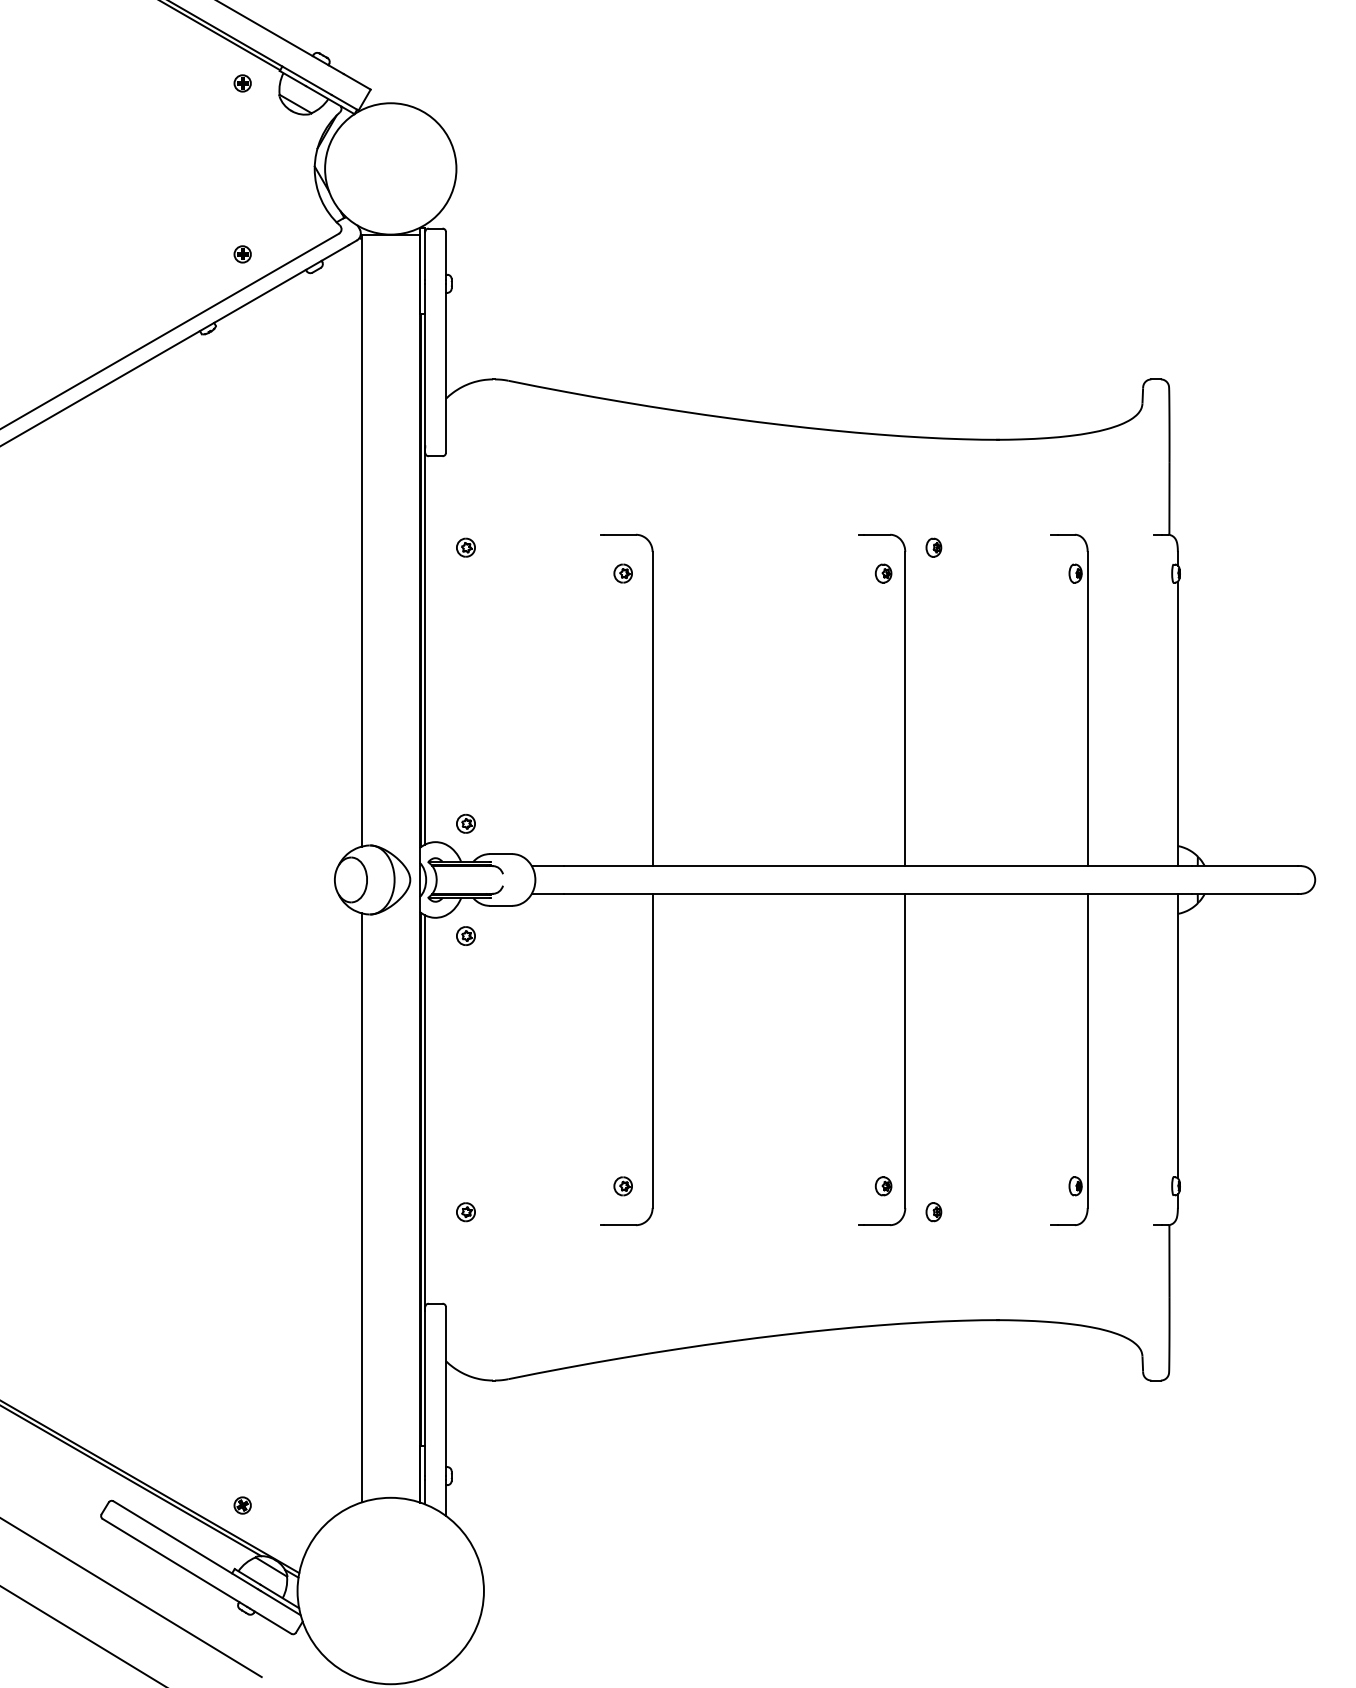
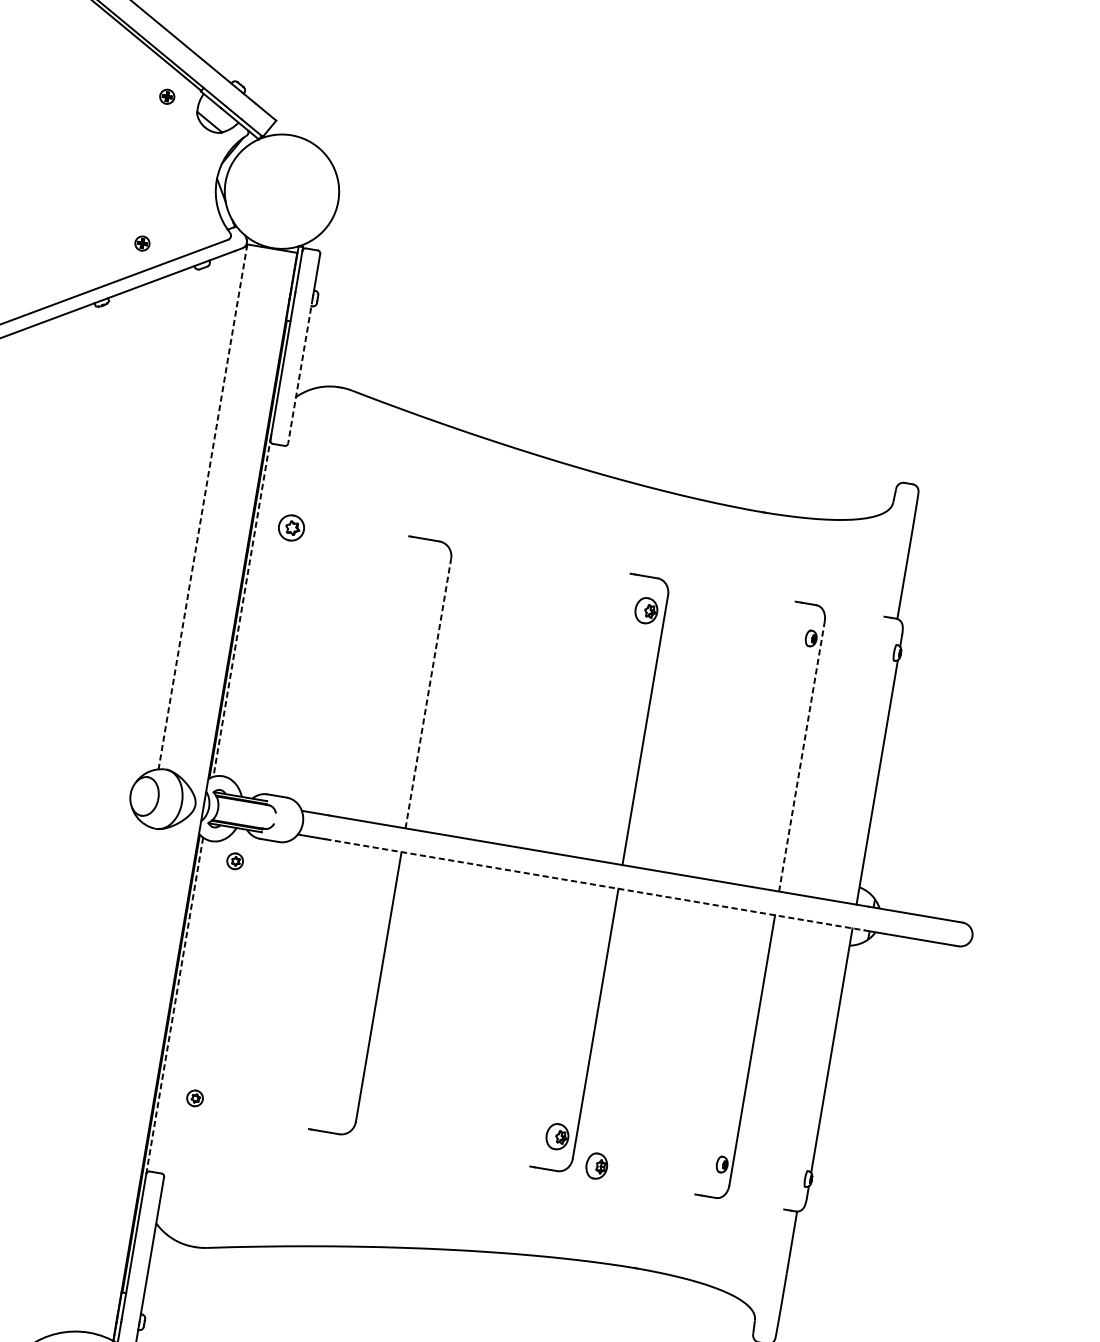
line: (446, 368) -> (300, 371), solid -> dashed
line: (361, 540) -> (202, 506), solid -> dashed
part: (465, 547) -> (291, 527), size x1.6
part: (933, 547) -> (692, 595), removed
part: (622, 573) -> (422, 572), removed
part: (883, 573) -> (646, 610), size x1.6
line: (425, 647) -> (242, 607), solid -> dashed
line: (652, 708) -> (428, 692), solid -> dashed
line: (1087, 708) -> (801, 756), solid -> dashed
part: (465, 823) -> (251, 764), removed
line: (877, 893) -> (594, 884), solid -> dashed
line: (425, 1113) -> (174, 1007), solid -> dashed
part: (622, 1186) -> (333, 1099), removed
part: (883, 1186) -> (557, 1136), size x1.6
line: (361, 1207) -> (106, 1079), removed
part: (933, 1212) -> (596, 1166), size x1.6

